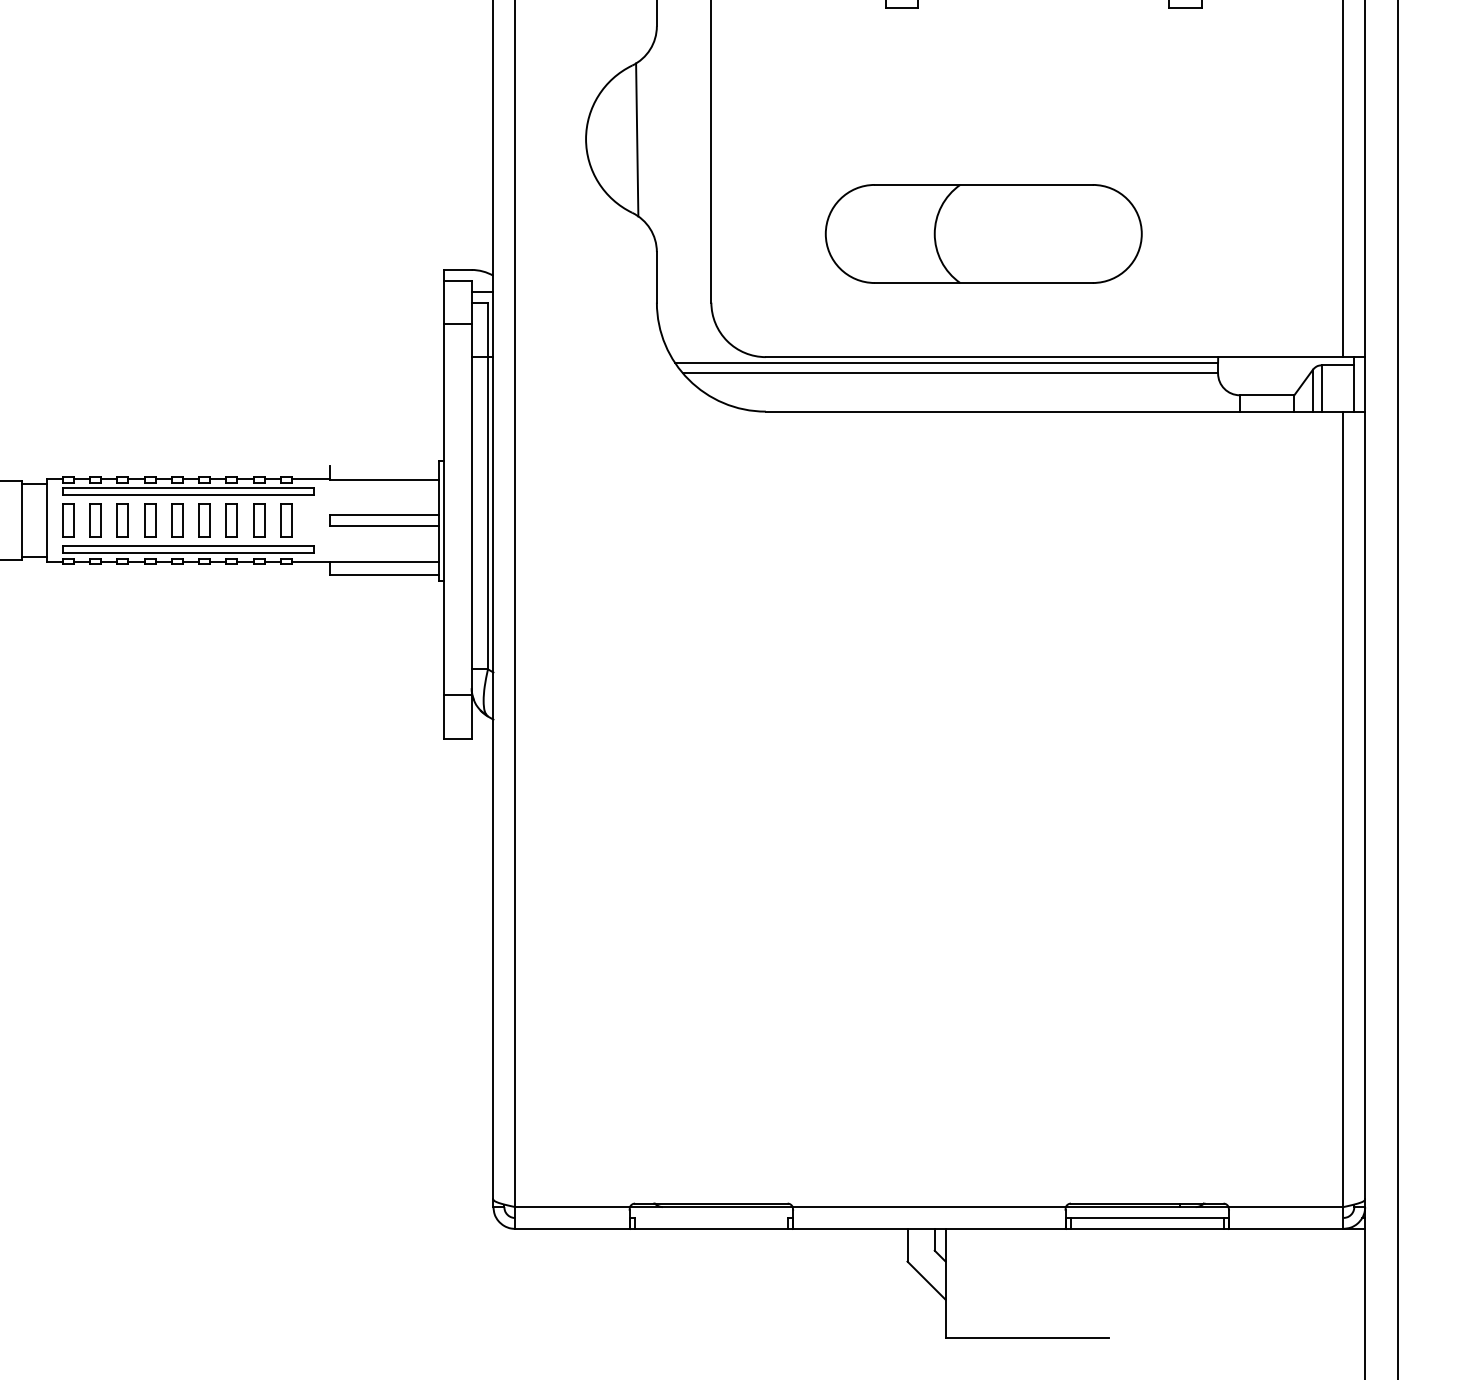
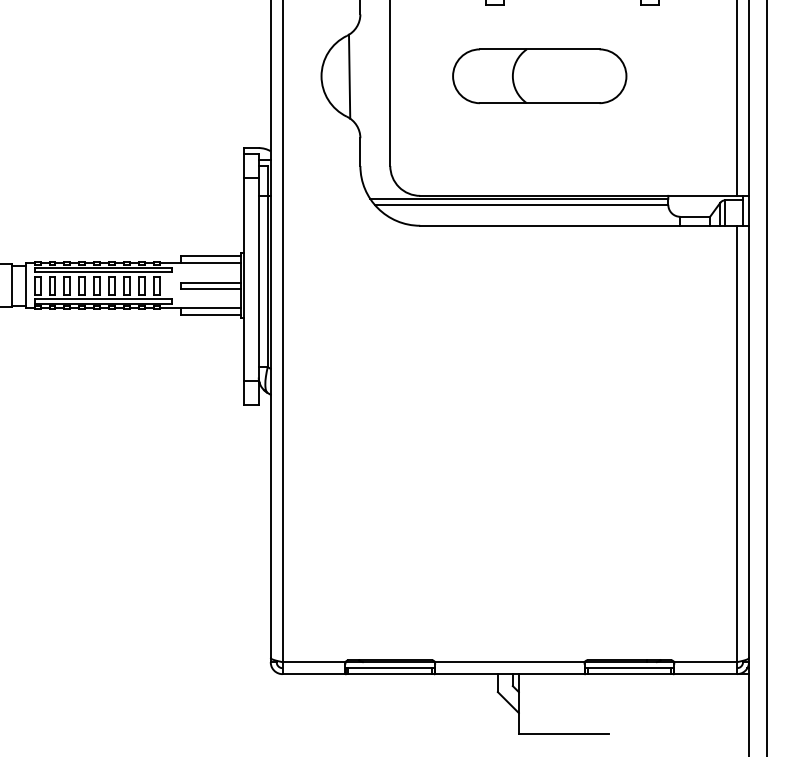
part: (983, 234) -> (539, 76), moved
line: (383, 465) -> (210, 255), added
line: (711, 1218) -> (390, 668), added

